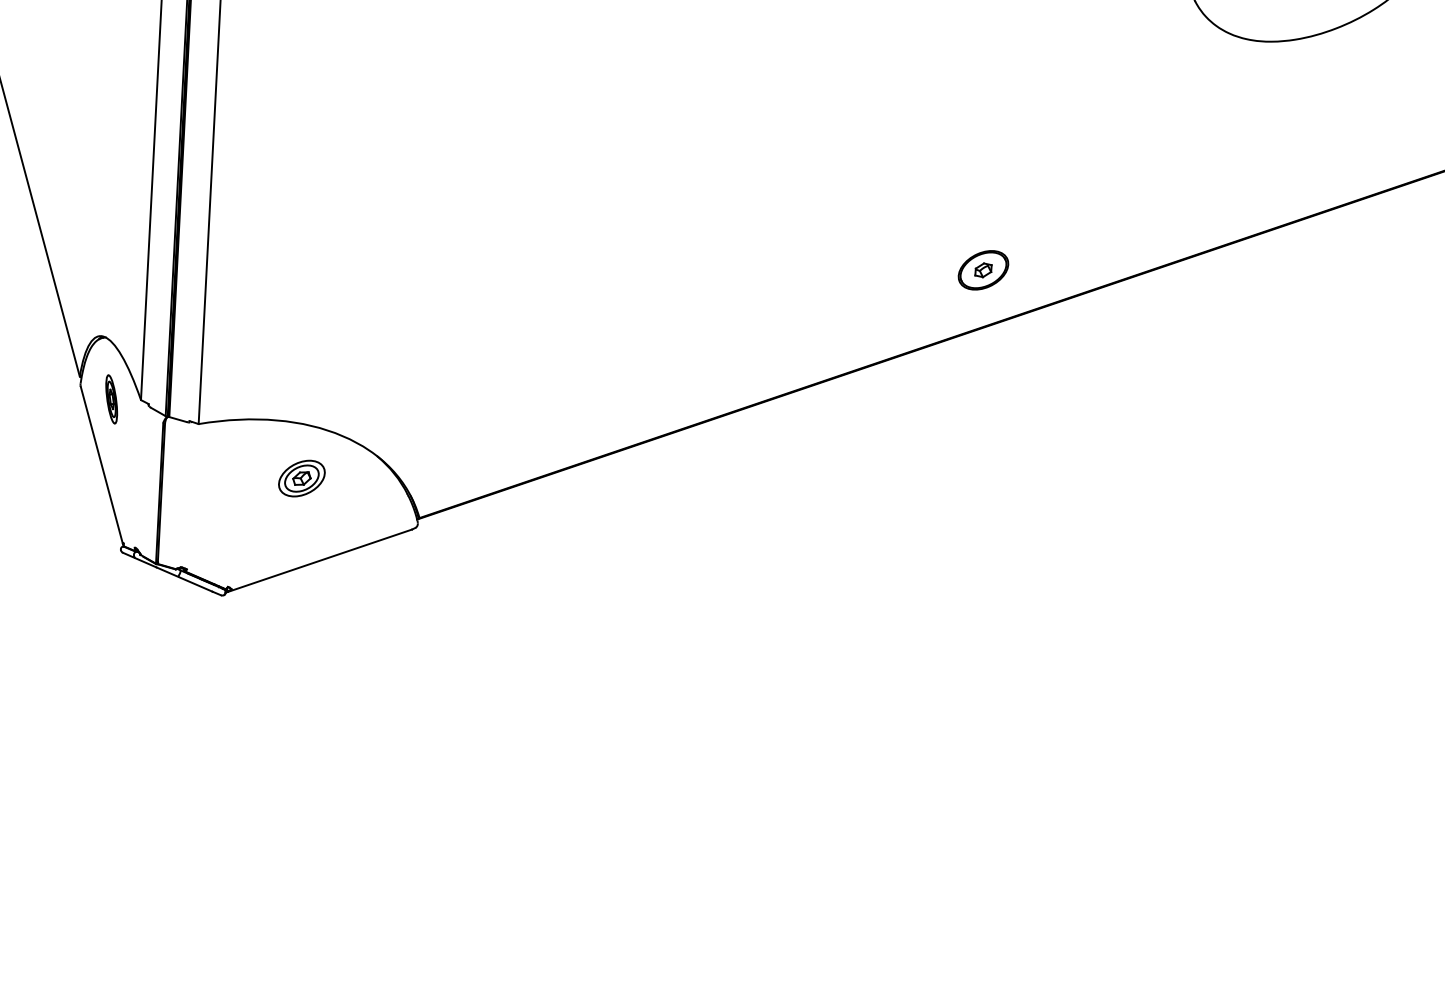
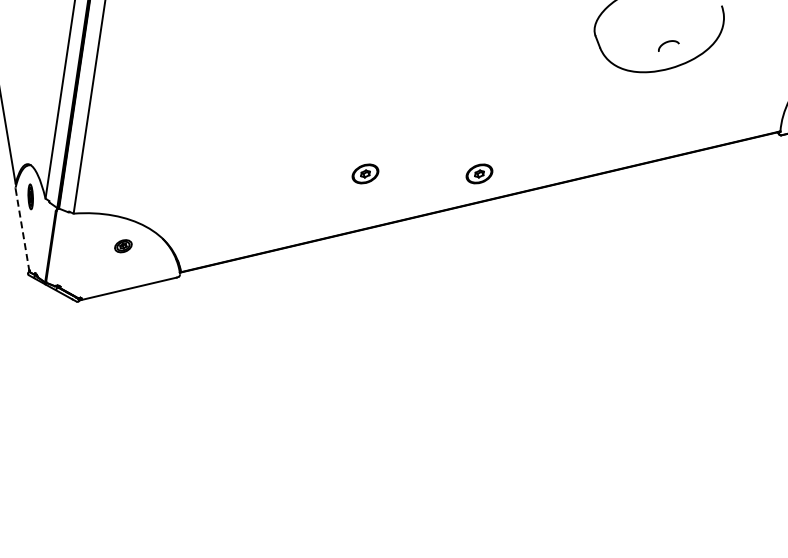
part: (760, 290) -> (365, 173), added
line: (102, 466) -> (22, 230), solid -> dashed
part: (301, 476) -> (123, 245), size x0.7

